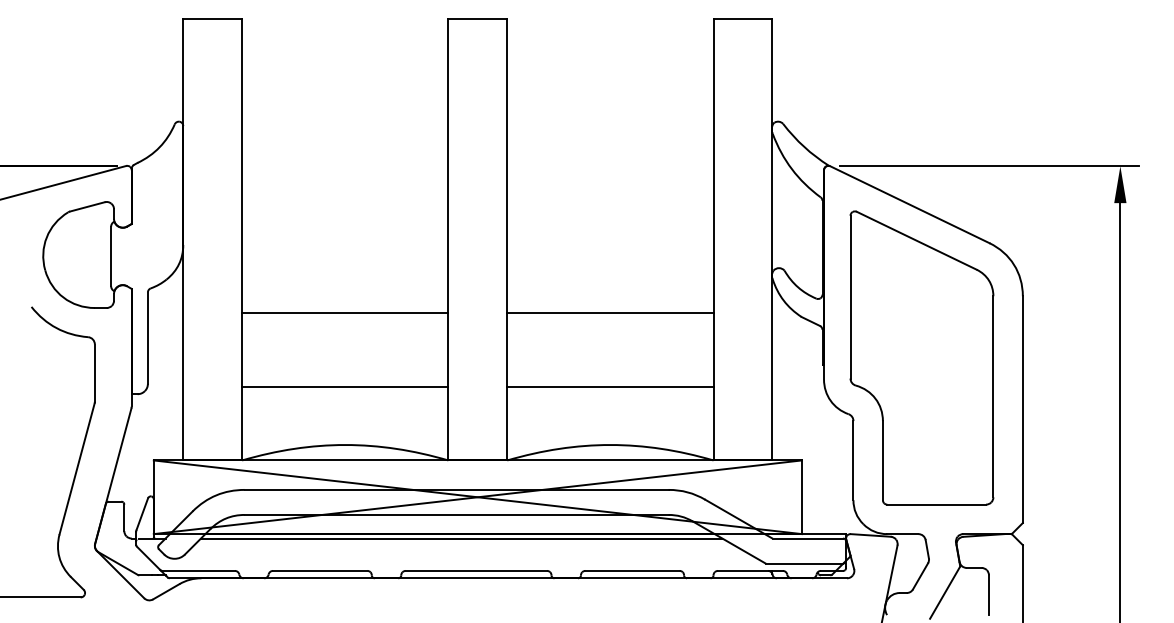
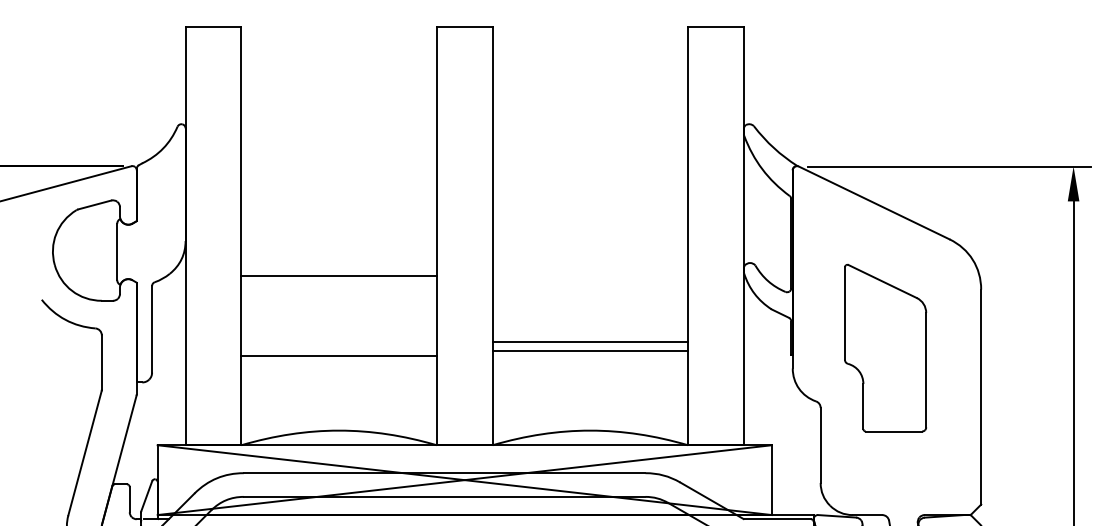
line: (345, 313) -> (339, 276), moved
line: (610, 313) -> (590, 342), moved
part: (921, 357) -> (885, 347), size x0.6
line: (345, 386) -> (339, 355), moved
line: (610, 386) -> (590, 350), moved
line: (461, 538) -> (449, 519), removed

